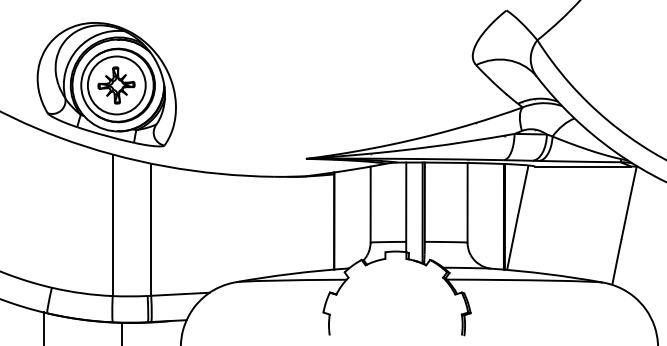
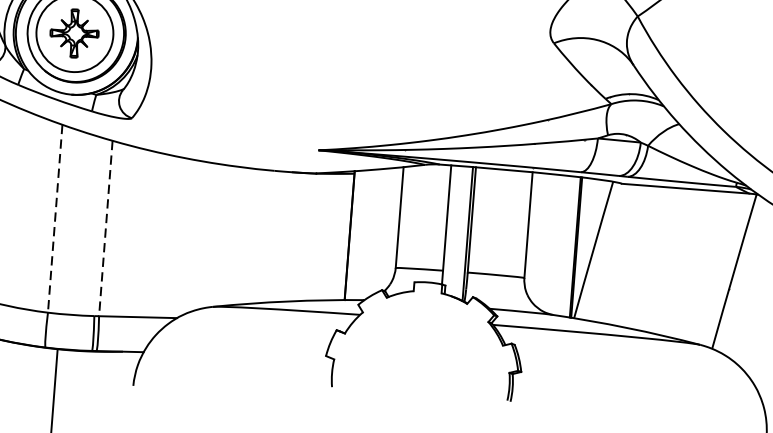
line: (112, 225) -> (54, 218), solid -> dashed
line: (151, 230) -> (106, 229), solid -> dashed

